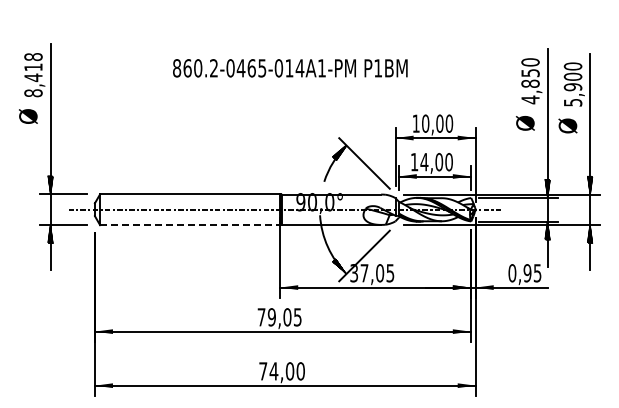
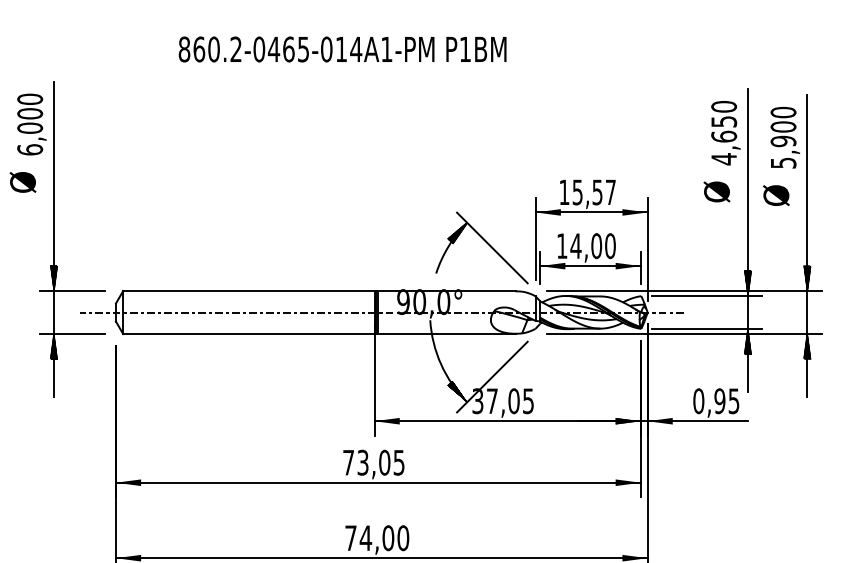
text: (290, 68) -> (342, 49), moved
text: (33, 75) -> (30, 125), 8,418 -> 6,000
text: (530, 83) -> (724, 136), 4,850 -> 4,650
text: (437, 123) -> (594, 192), 10,00 -> 15,57
line: (190, 225) -> (249, 334), dashed -> solid
text: (271, 317) -> (362, 462), 79,05 -> 73,05

